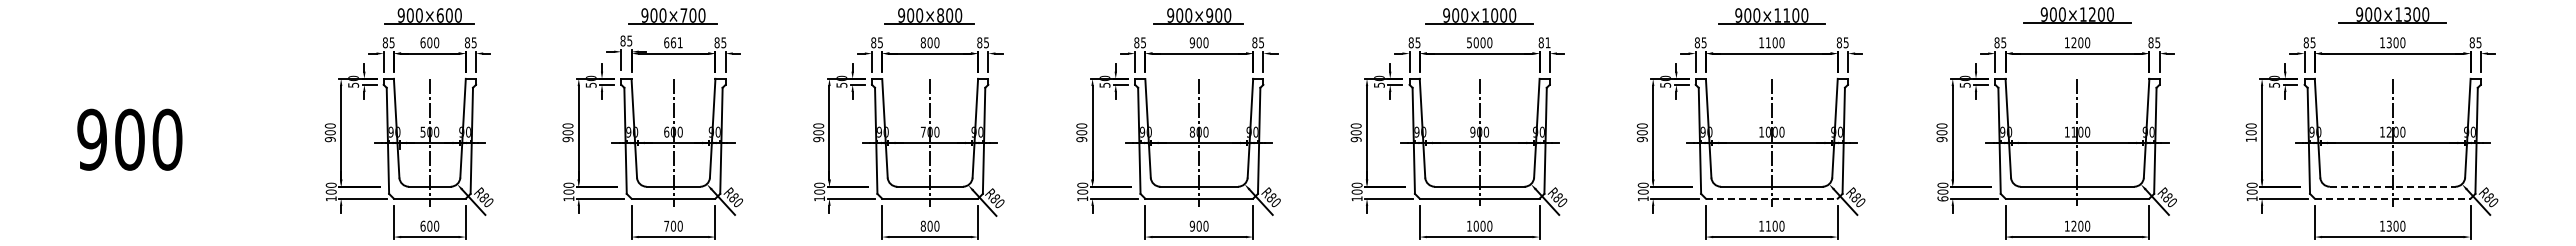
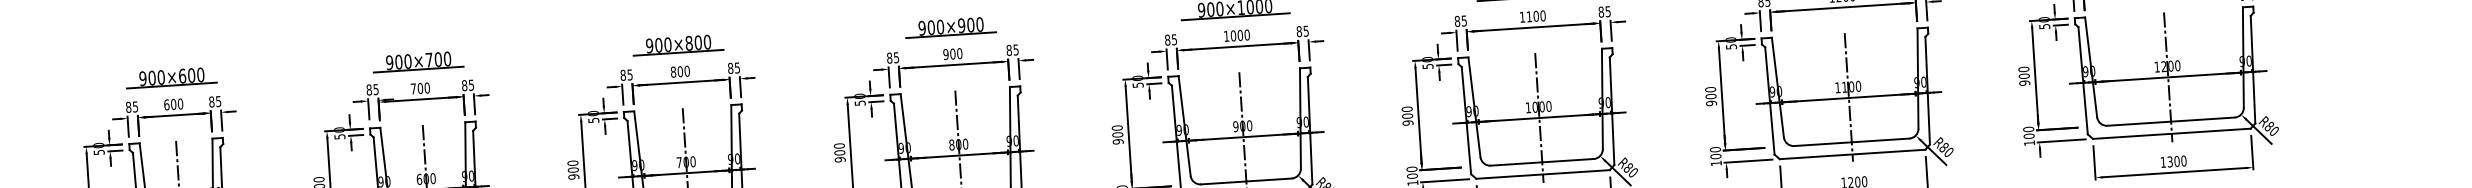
text: (673, 42) -> (420, 88), 661 -> 700
text: (1469, 42) -> (1226, 36), 5000 -> 1000
text: (1547, 42) -> (1305, 30), 81 -> 85
text: (2250, 139) -> (2023, 83), 100 -> 900
line: (2392, 186) -> (2170, 121), dashed -> solid
line: (1771, 198) -> (1542, 174), dashed -> solid
text: (1942, 198) -> (1715, 163), 600 -> 100
line: (2392, 198) -> (2171, 133), dashed -> solid

